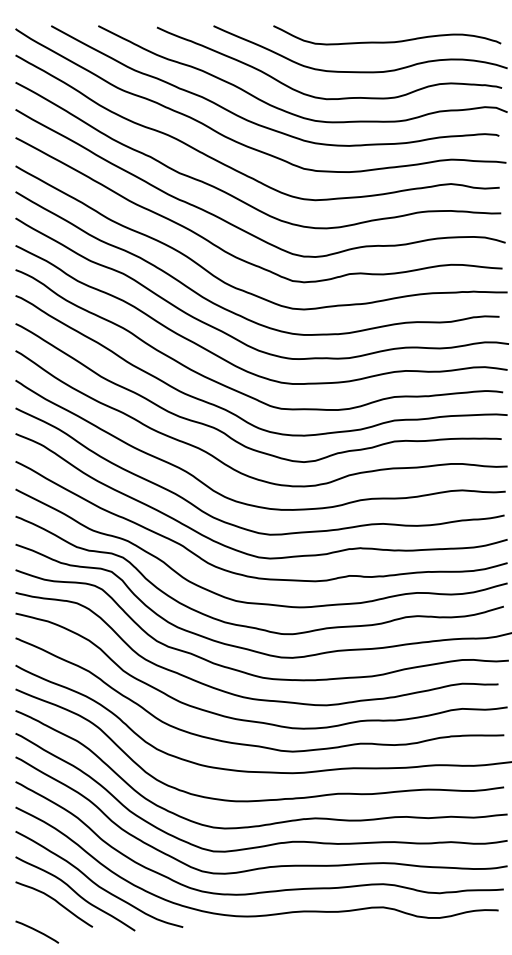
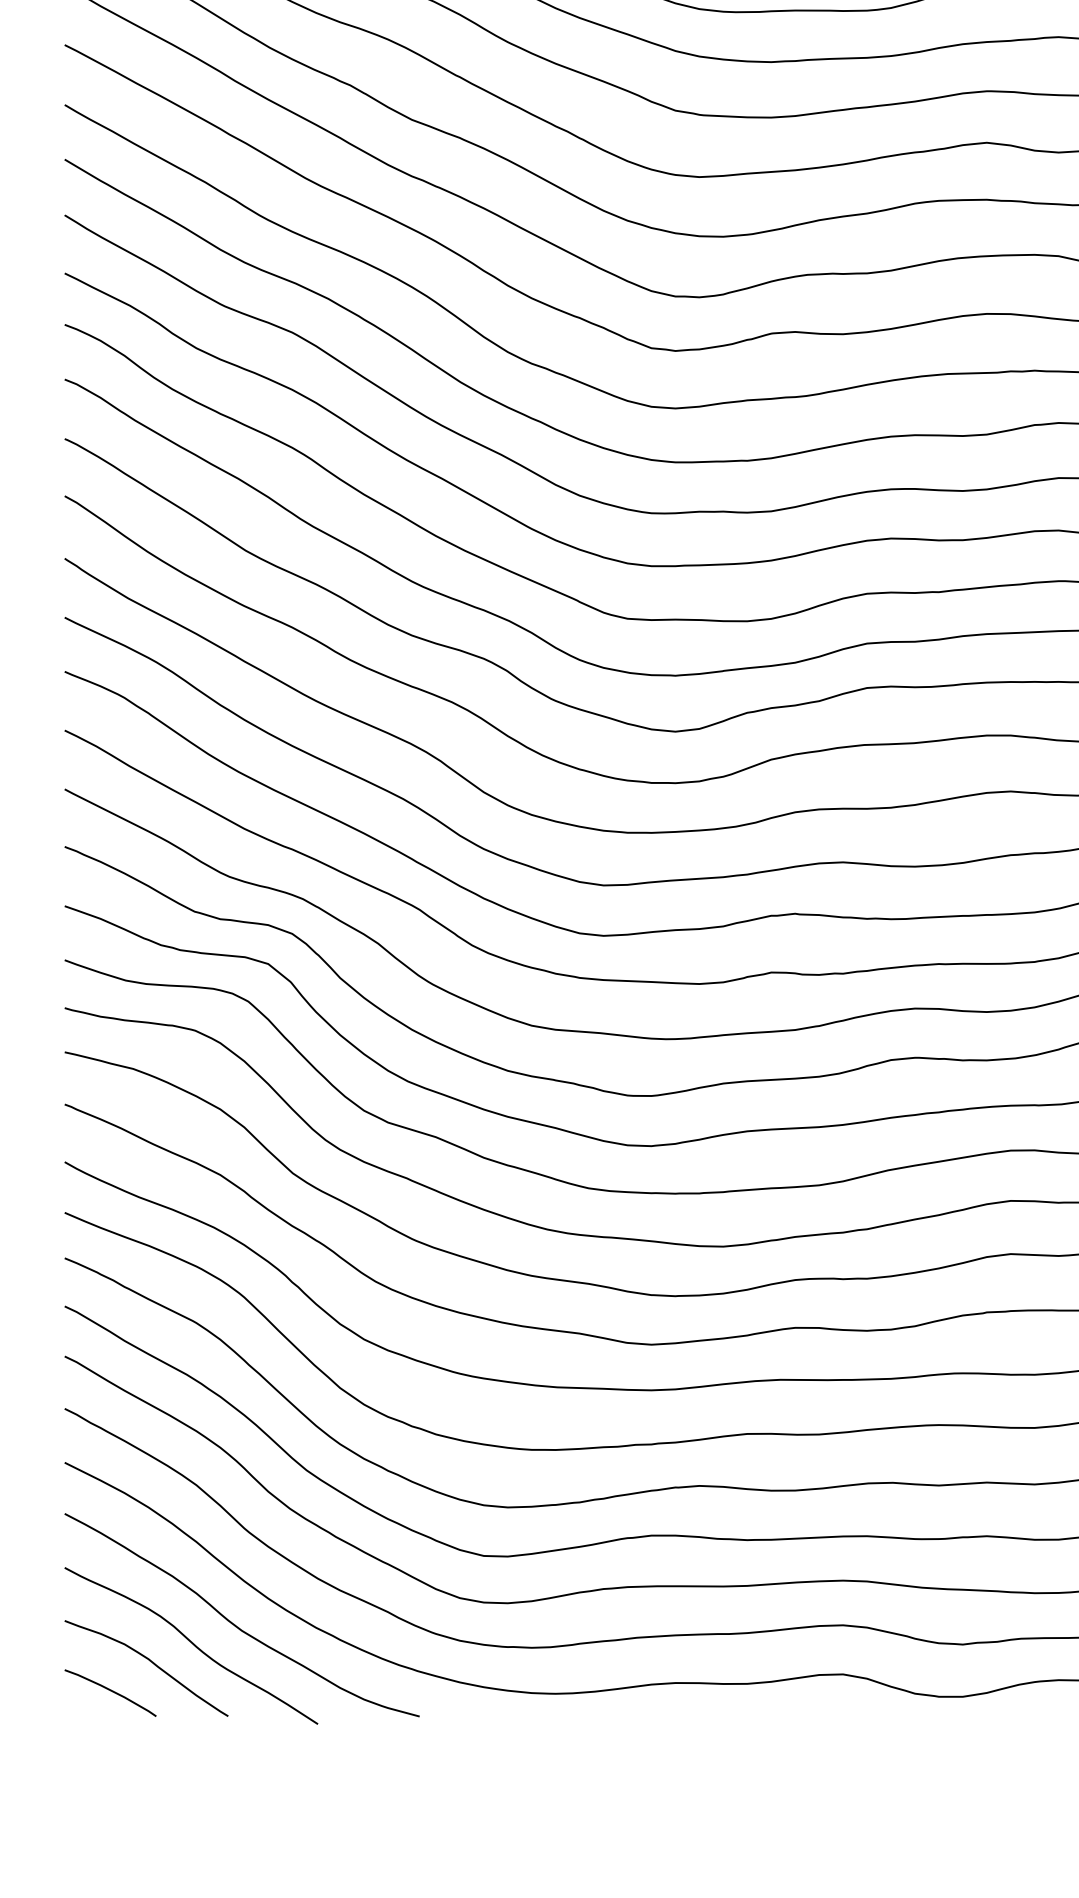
curve: (37, 931) -> (111, 1691), moved

